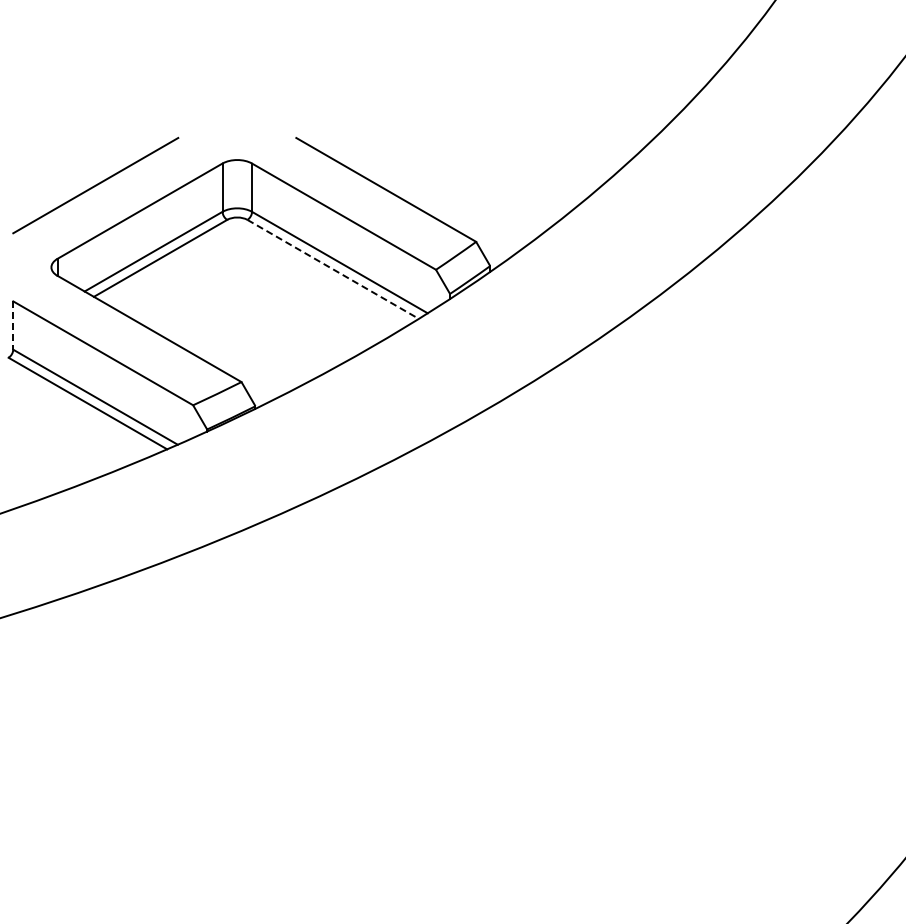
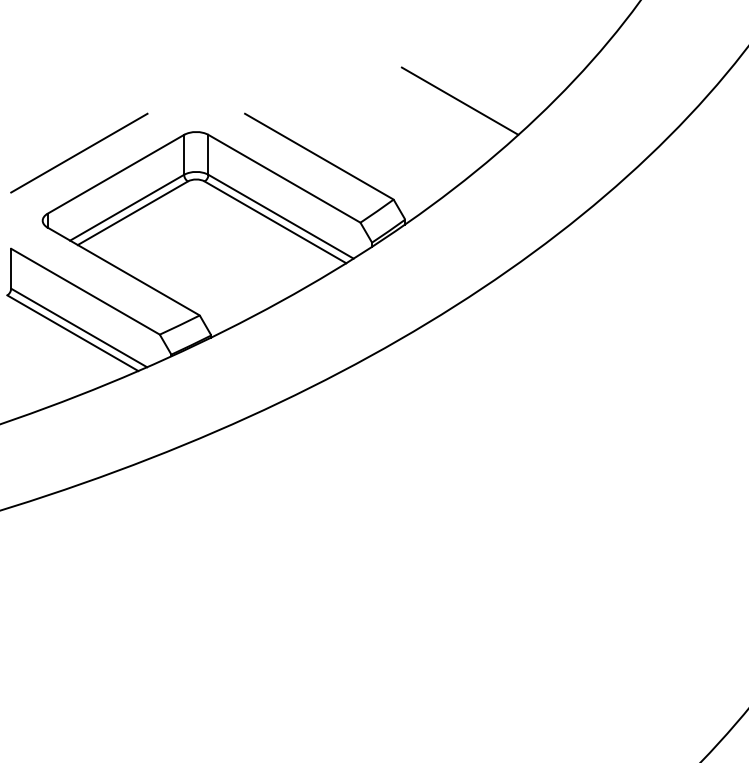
line: (556, 122) -> (460, 101), added
line: (333, 269) -> (275, 222), dashed -> solid
line: (13, 326) -> (11, 269), dashed -> solid

